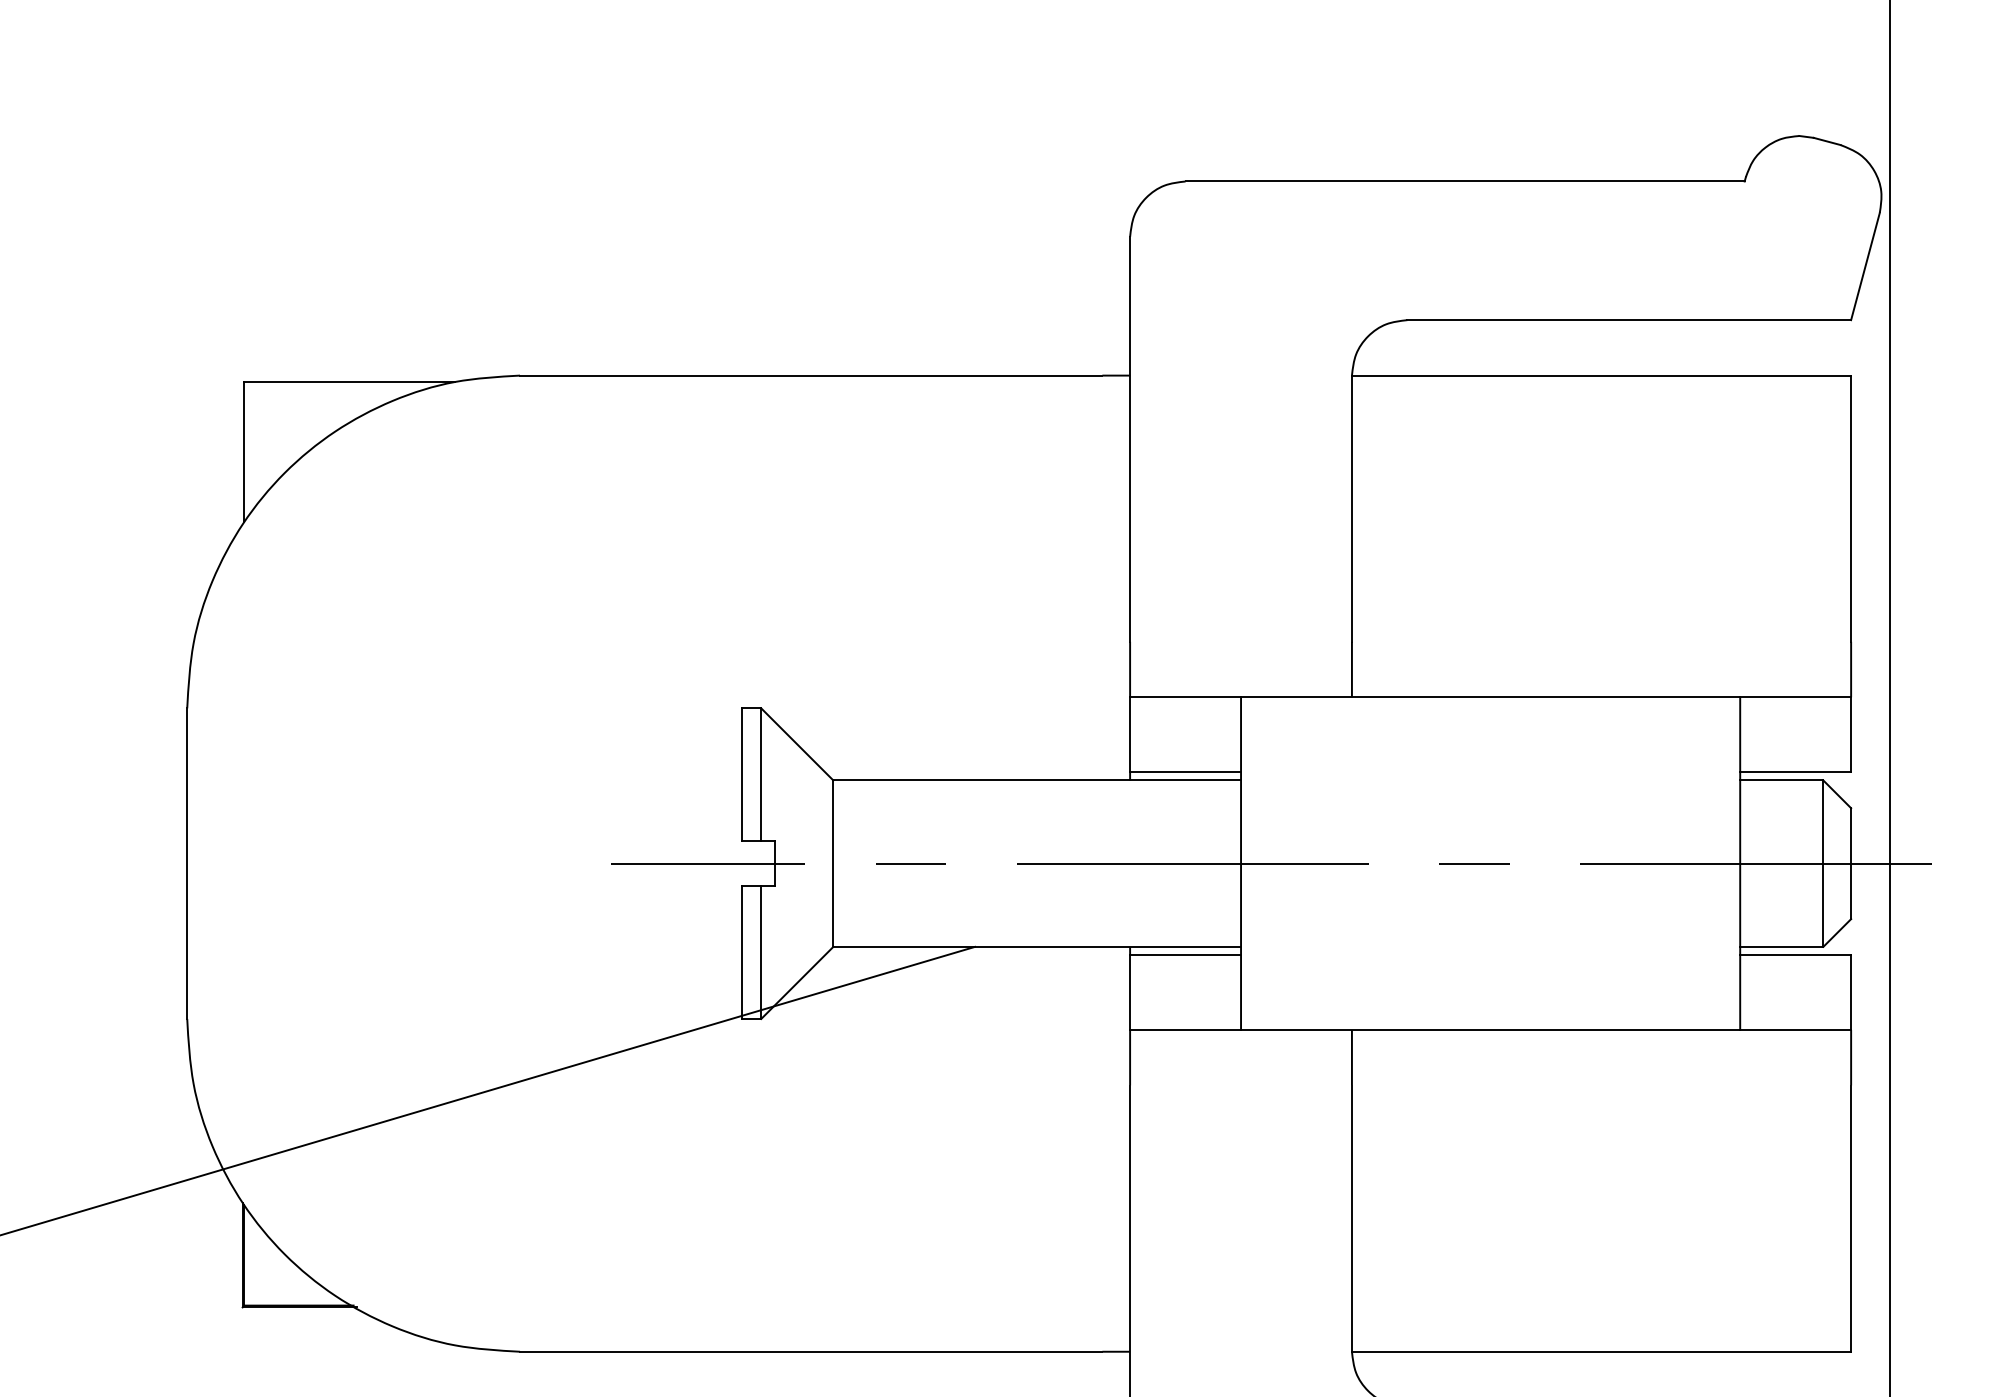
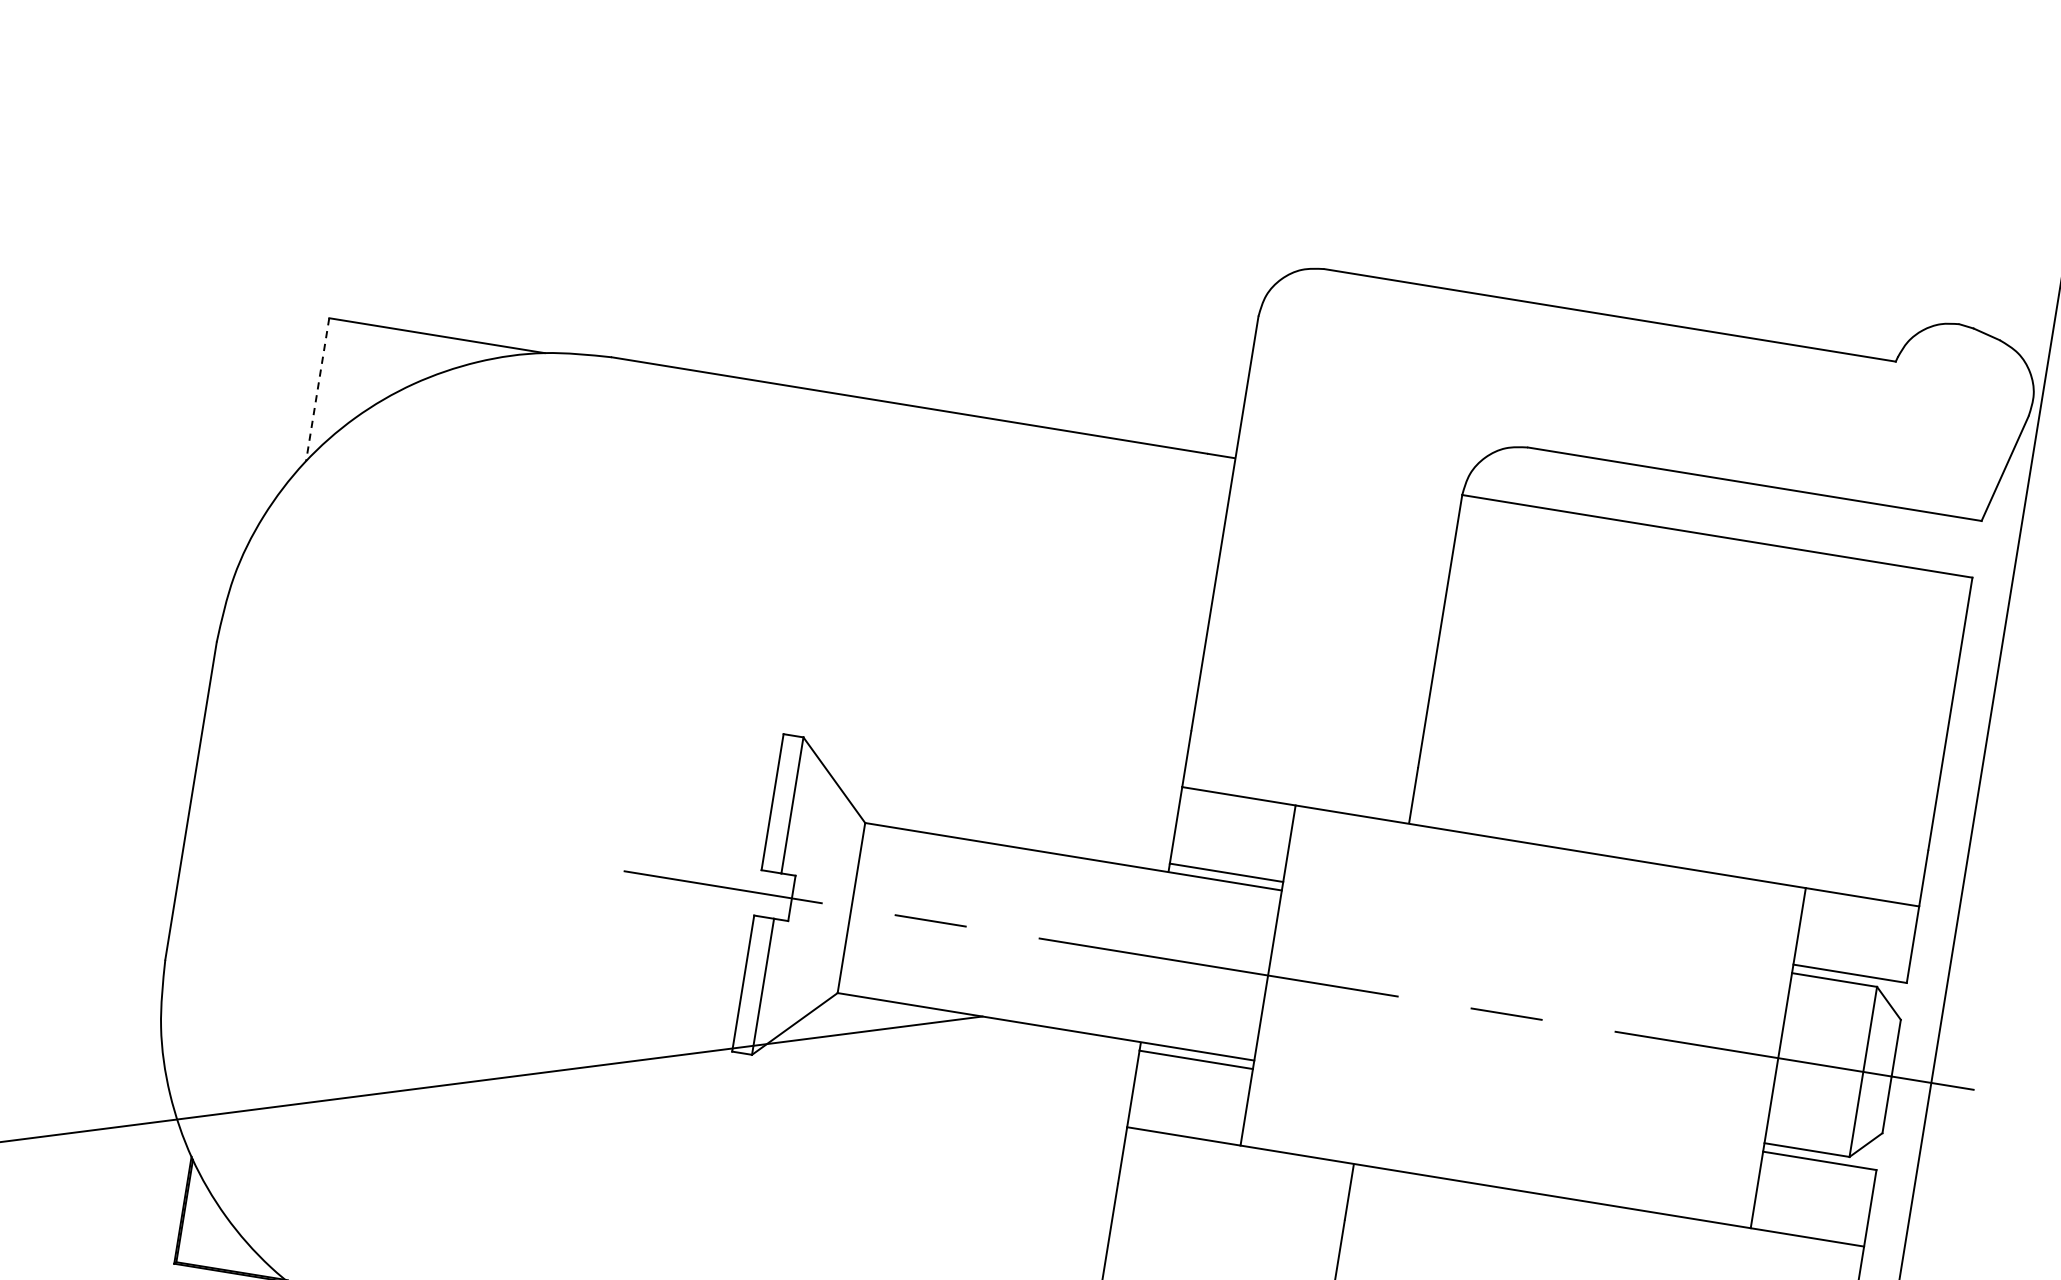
line: (244, 451) -> (317, 389), solid -> dashed

